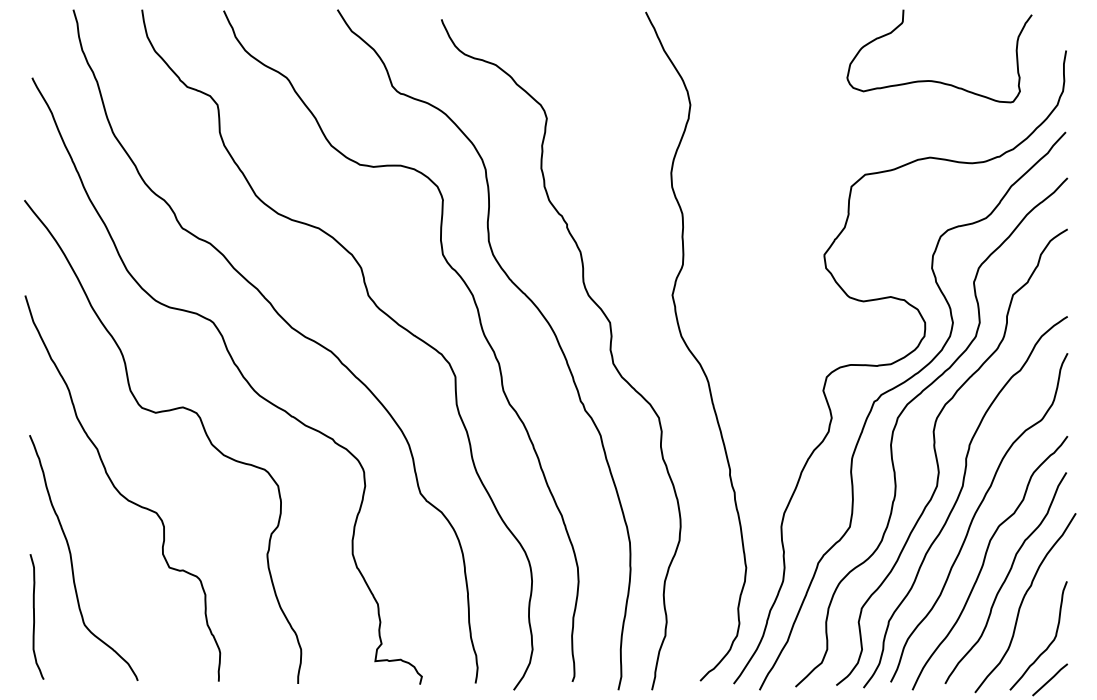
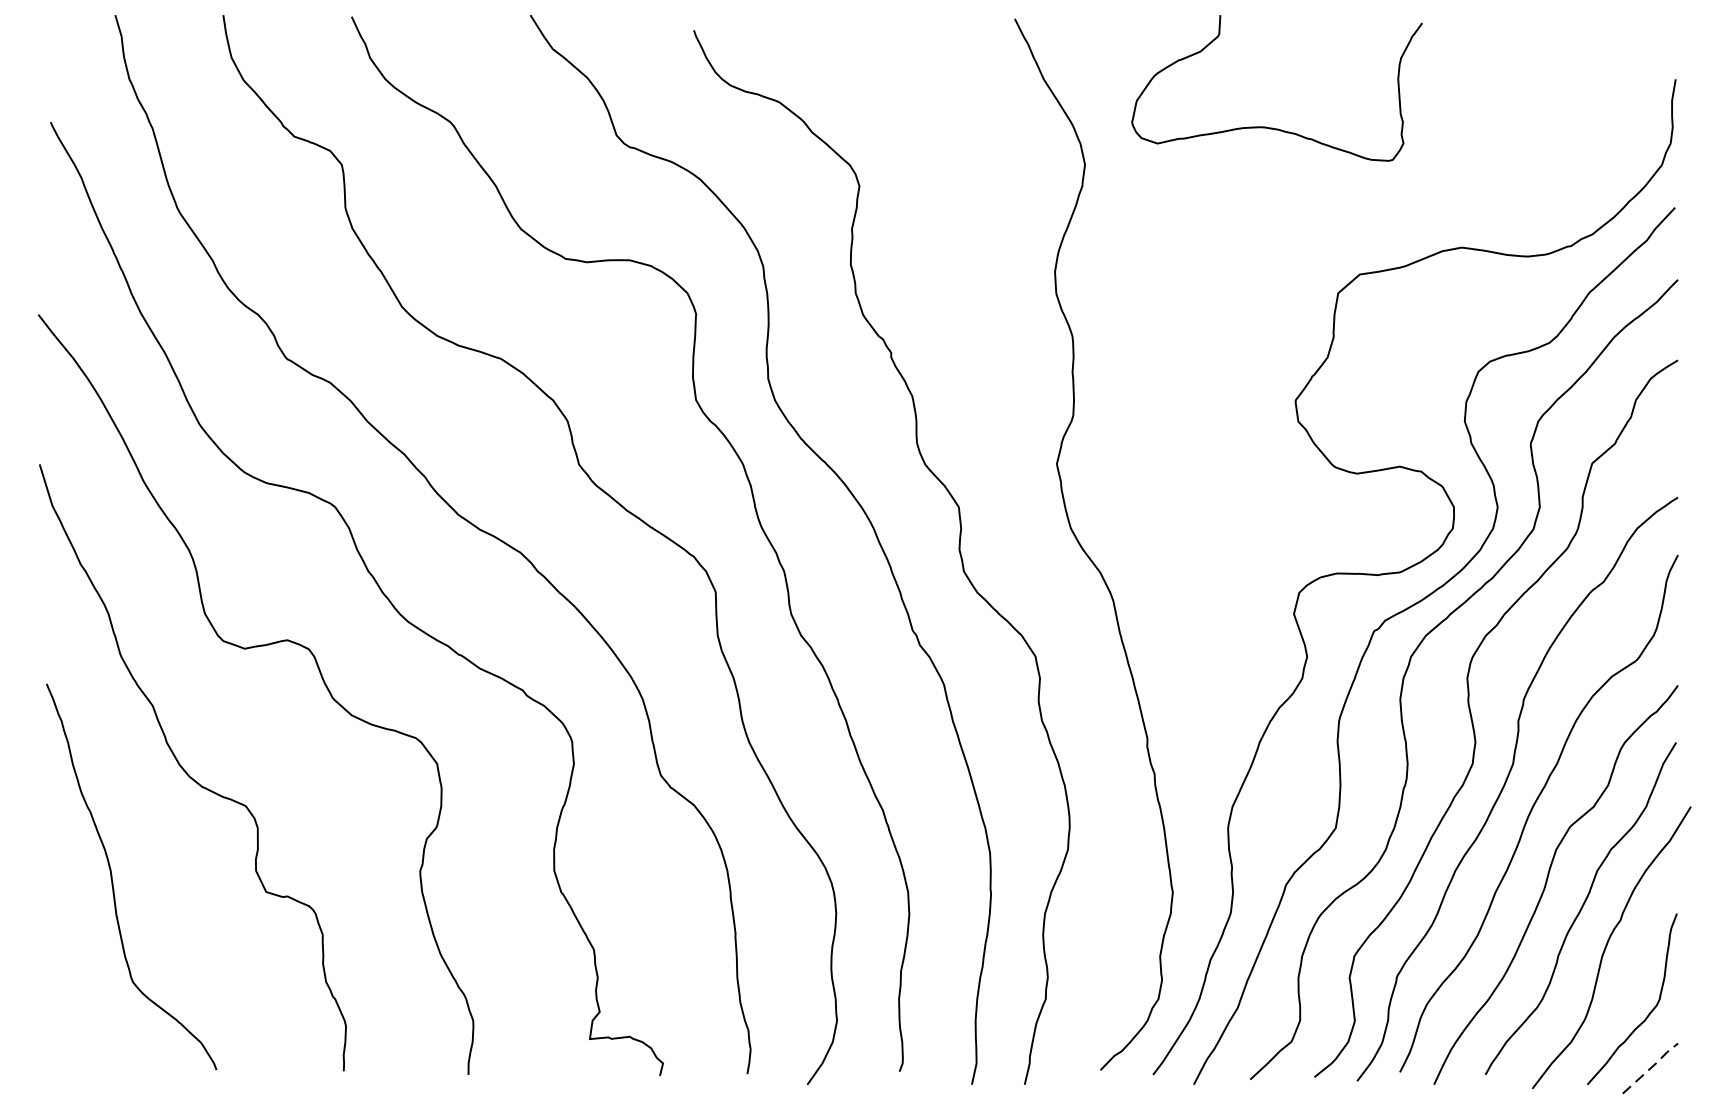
curve: (935, 80) -> (1270, 126), moved
curve: (34, 616) -> (54, 968), removed
line: (1051, 678) -> (1652, 1066), solid -> dashed

